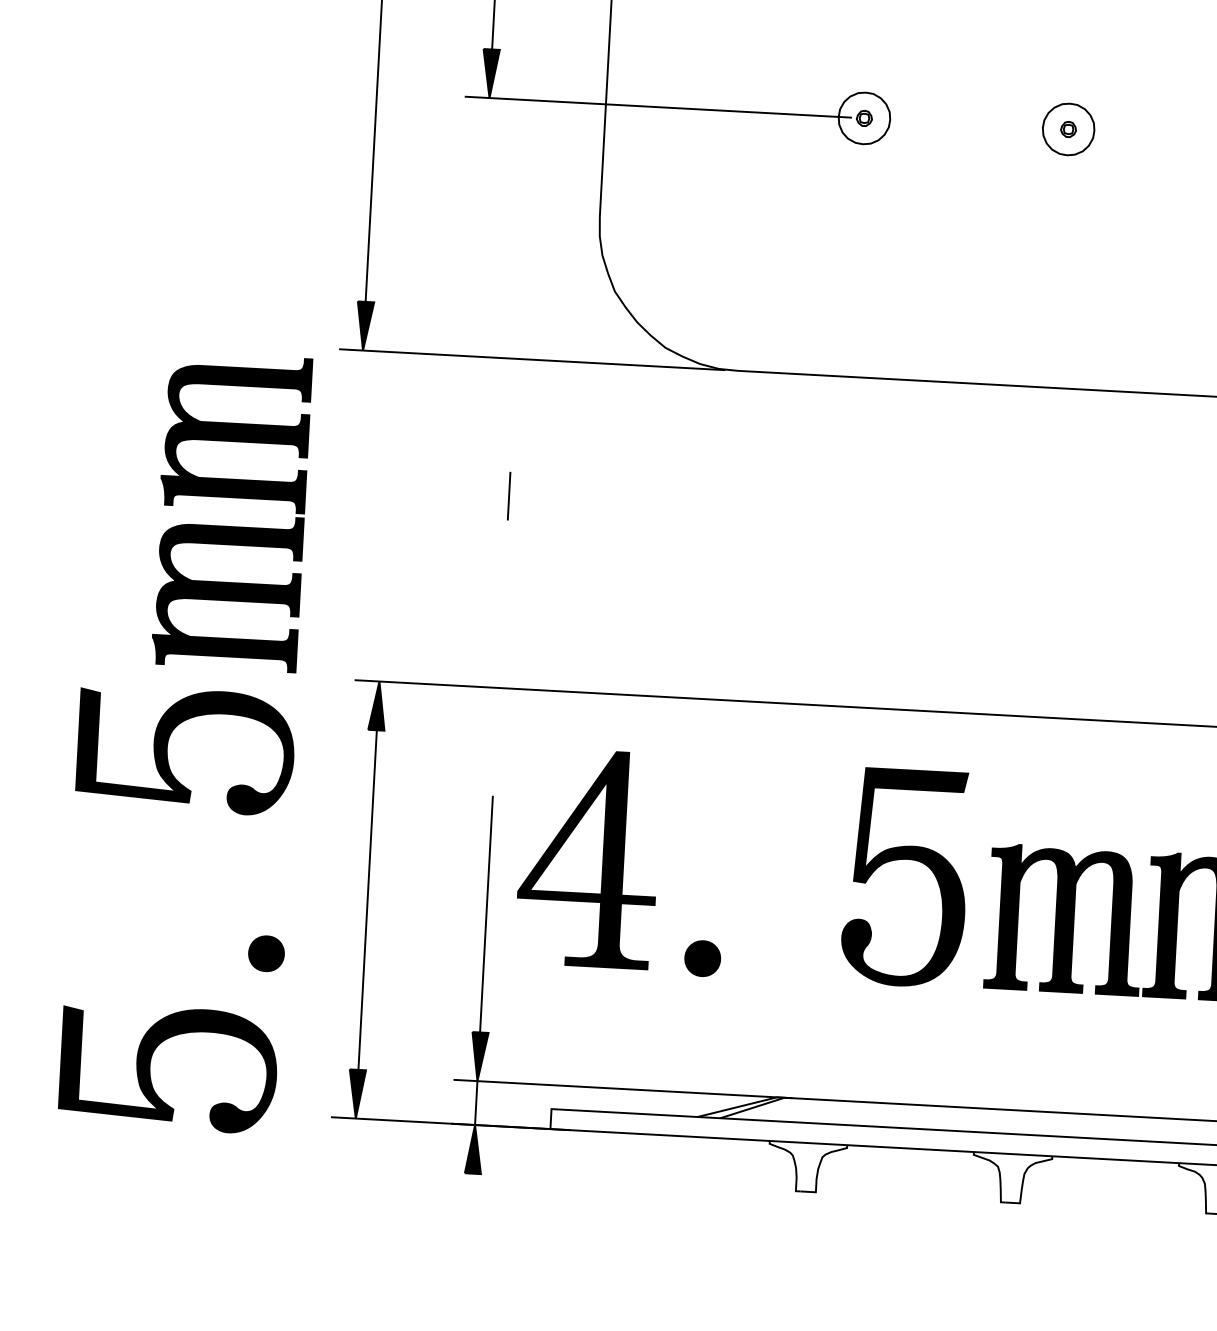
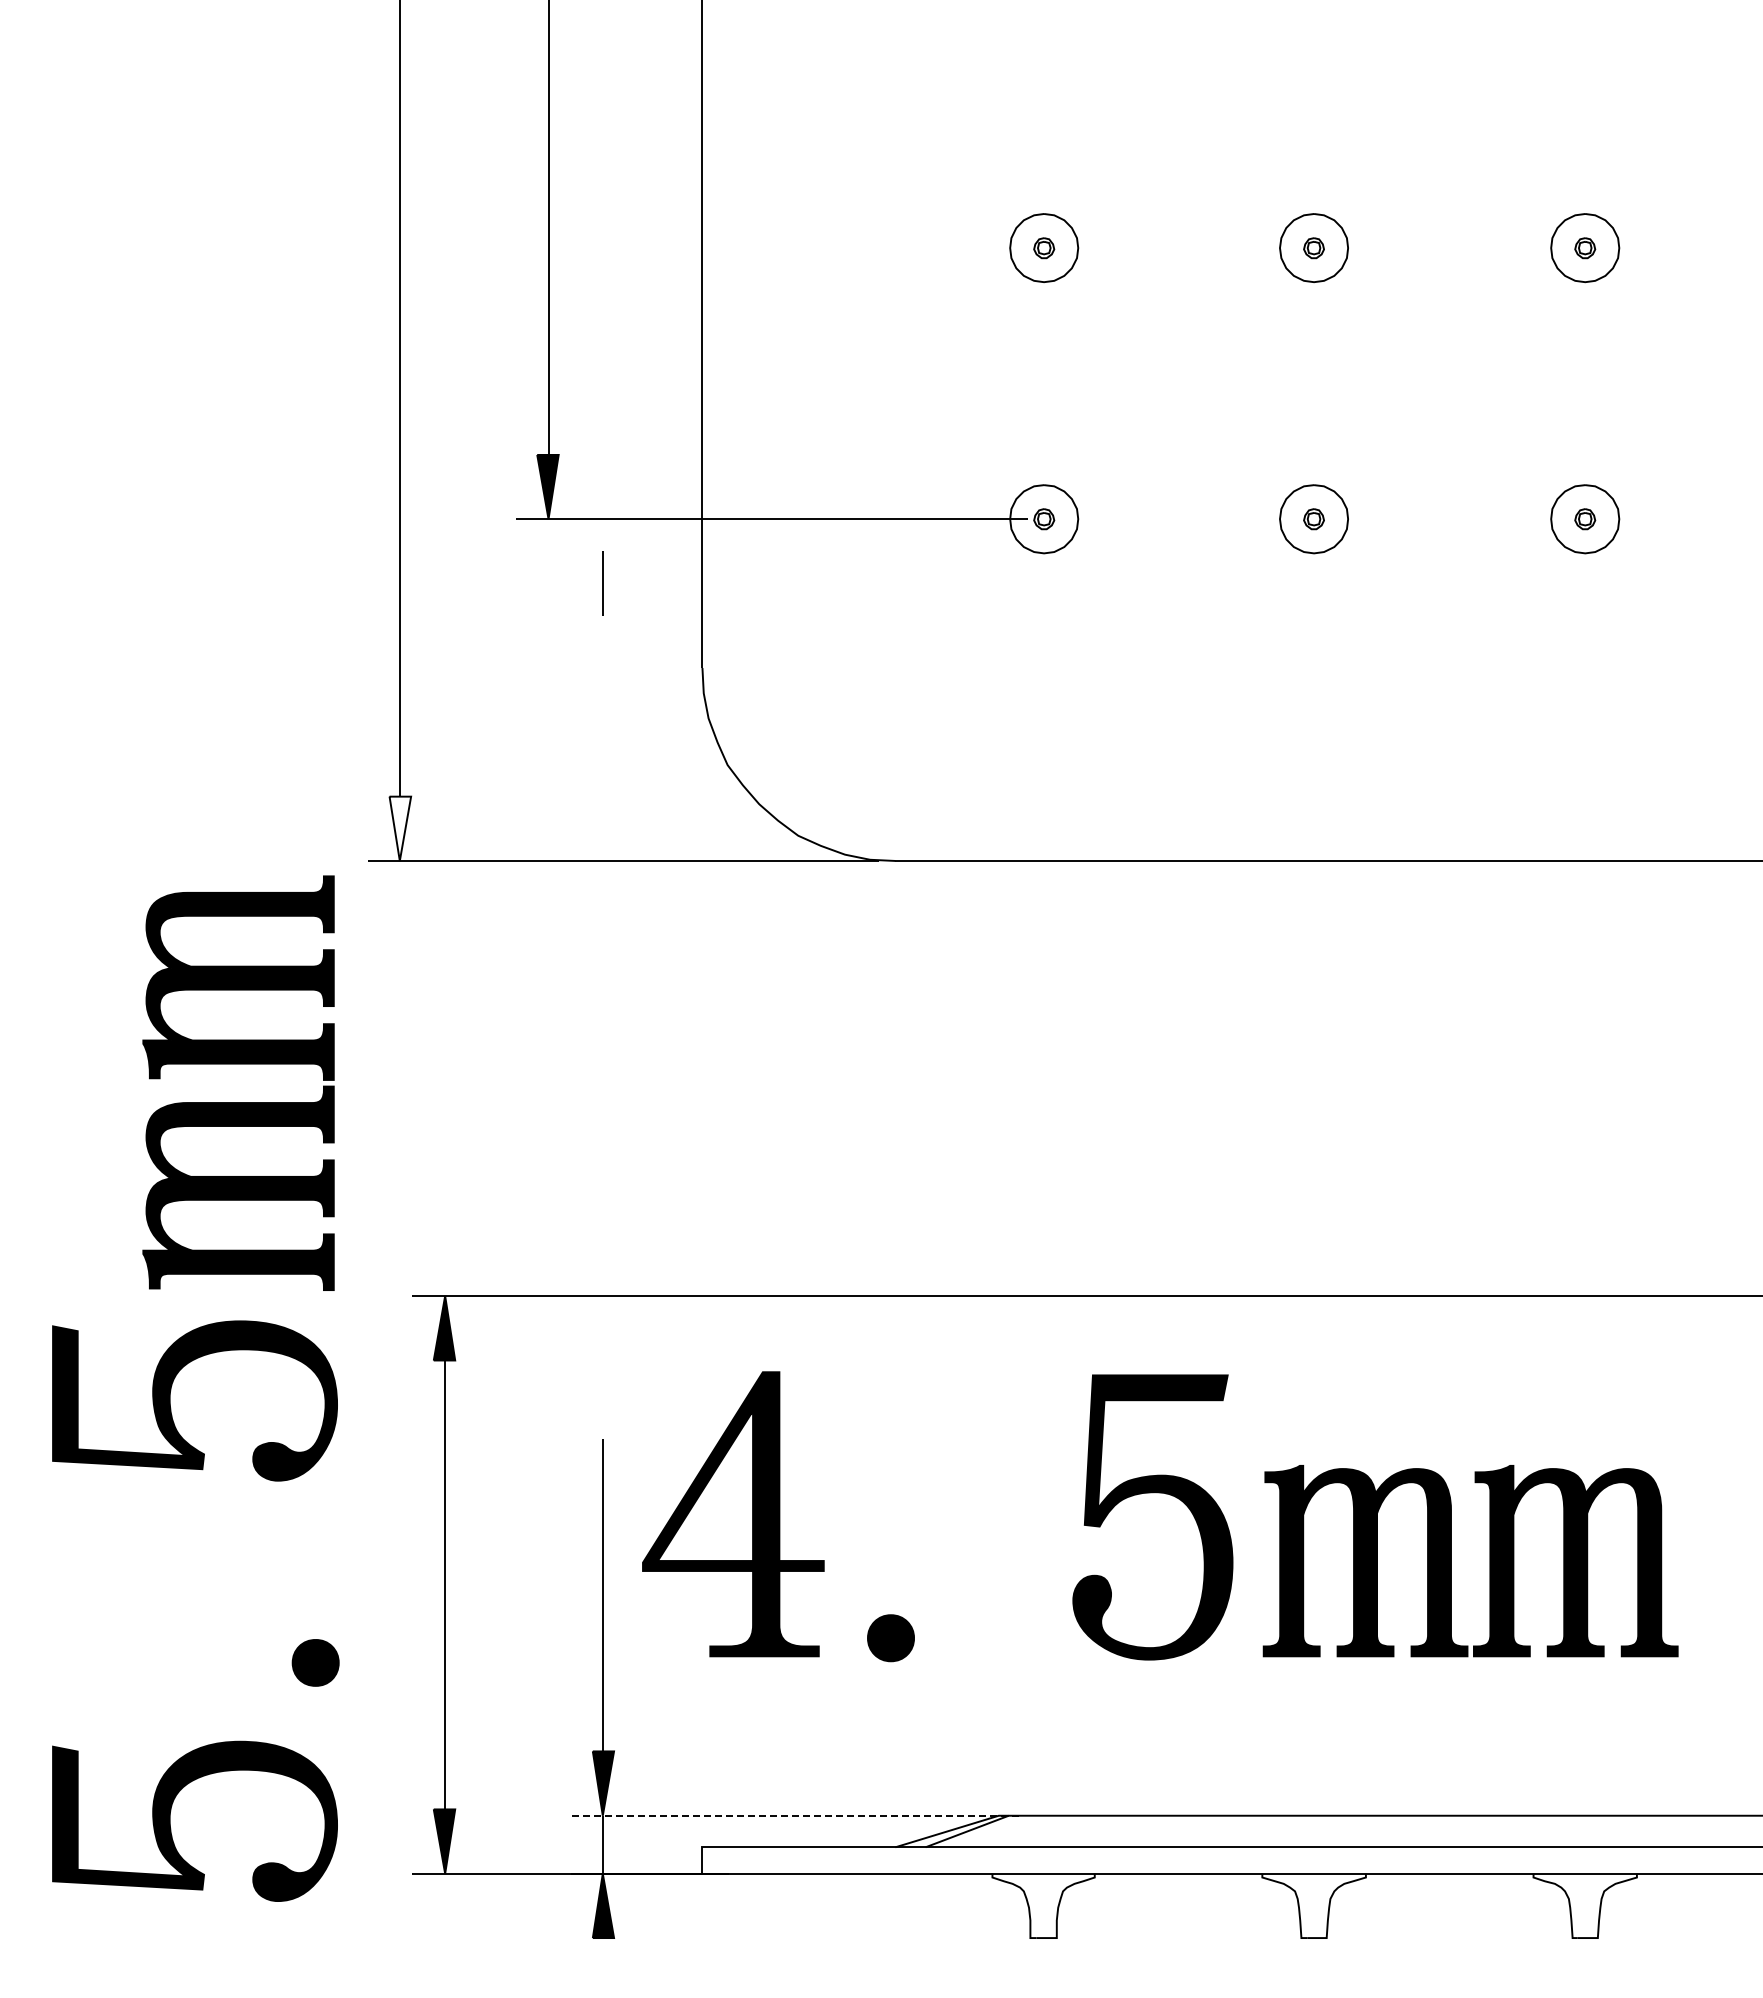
fill: (364, 326) -> (400, 828), removed
line: (508, 496) -> (602, 583), moved
line: (623, 1088) -> (795, 1815), solid -> dashed

